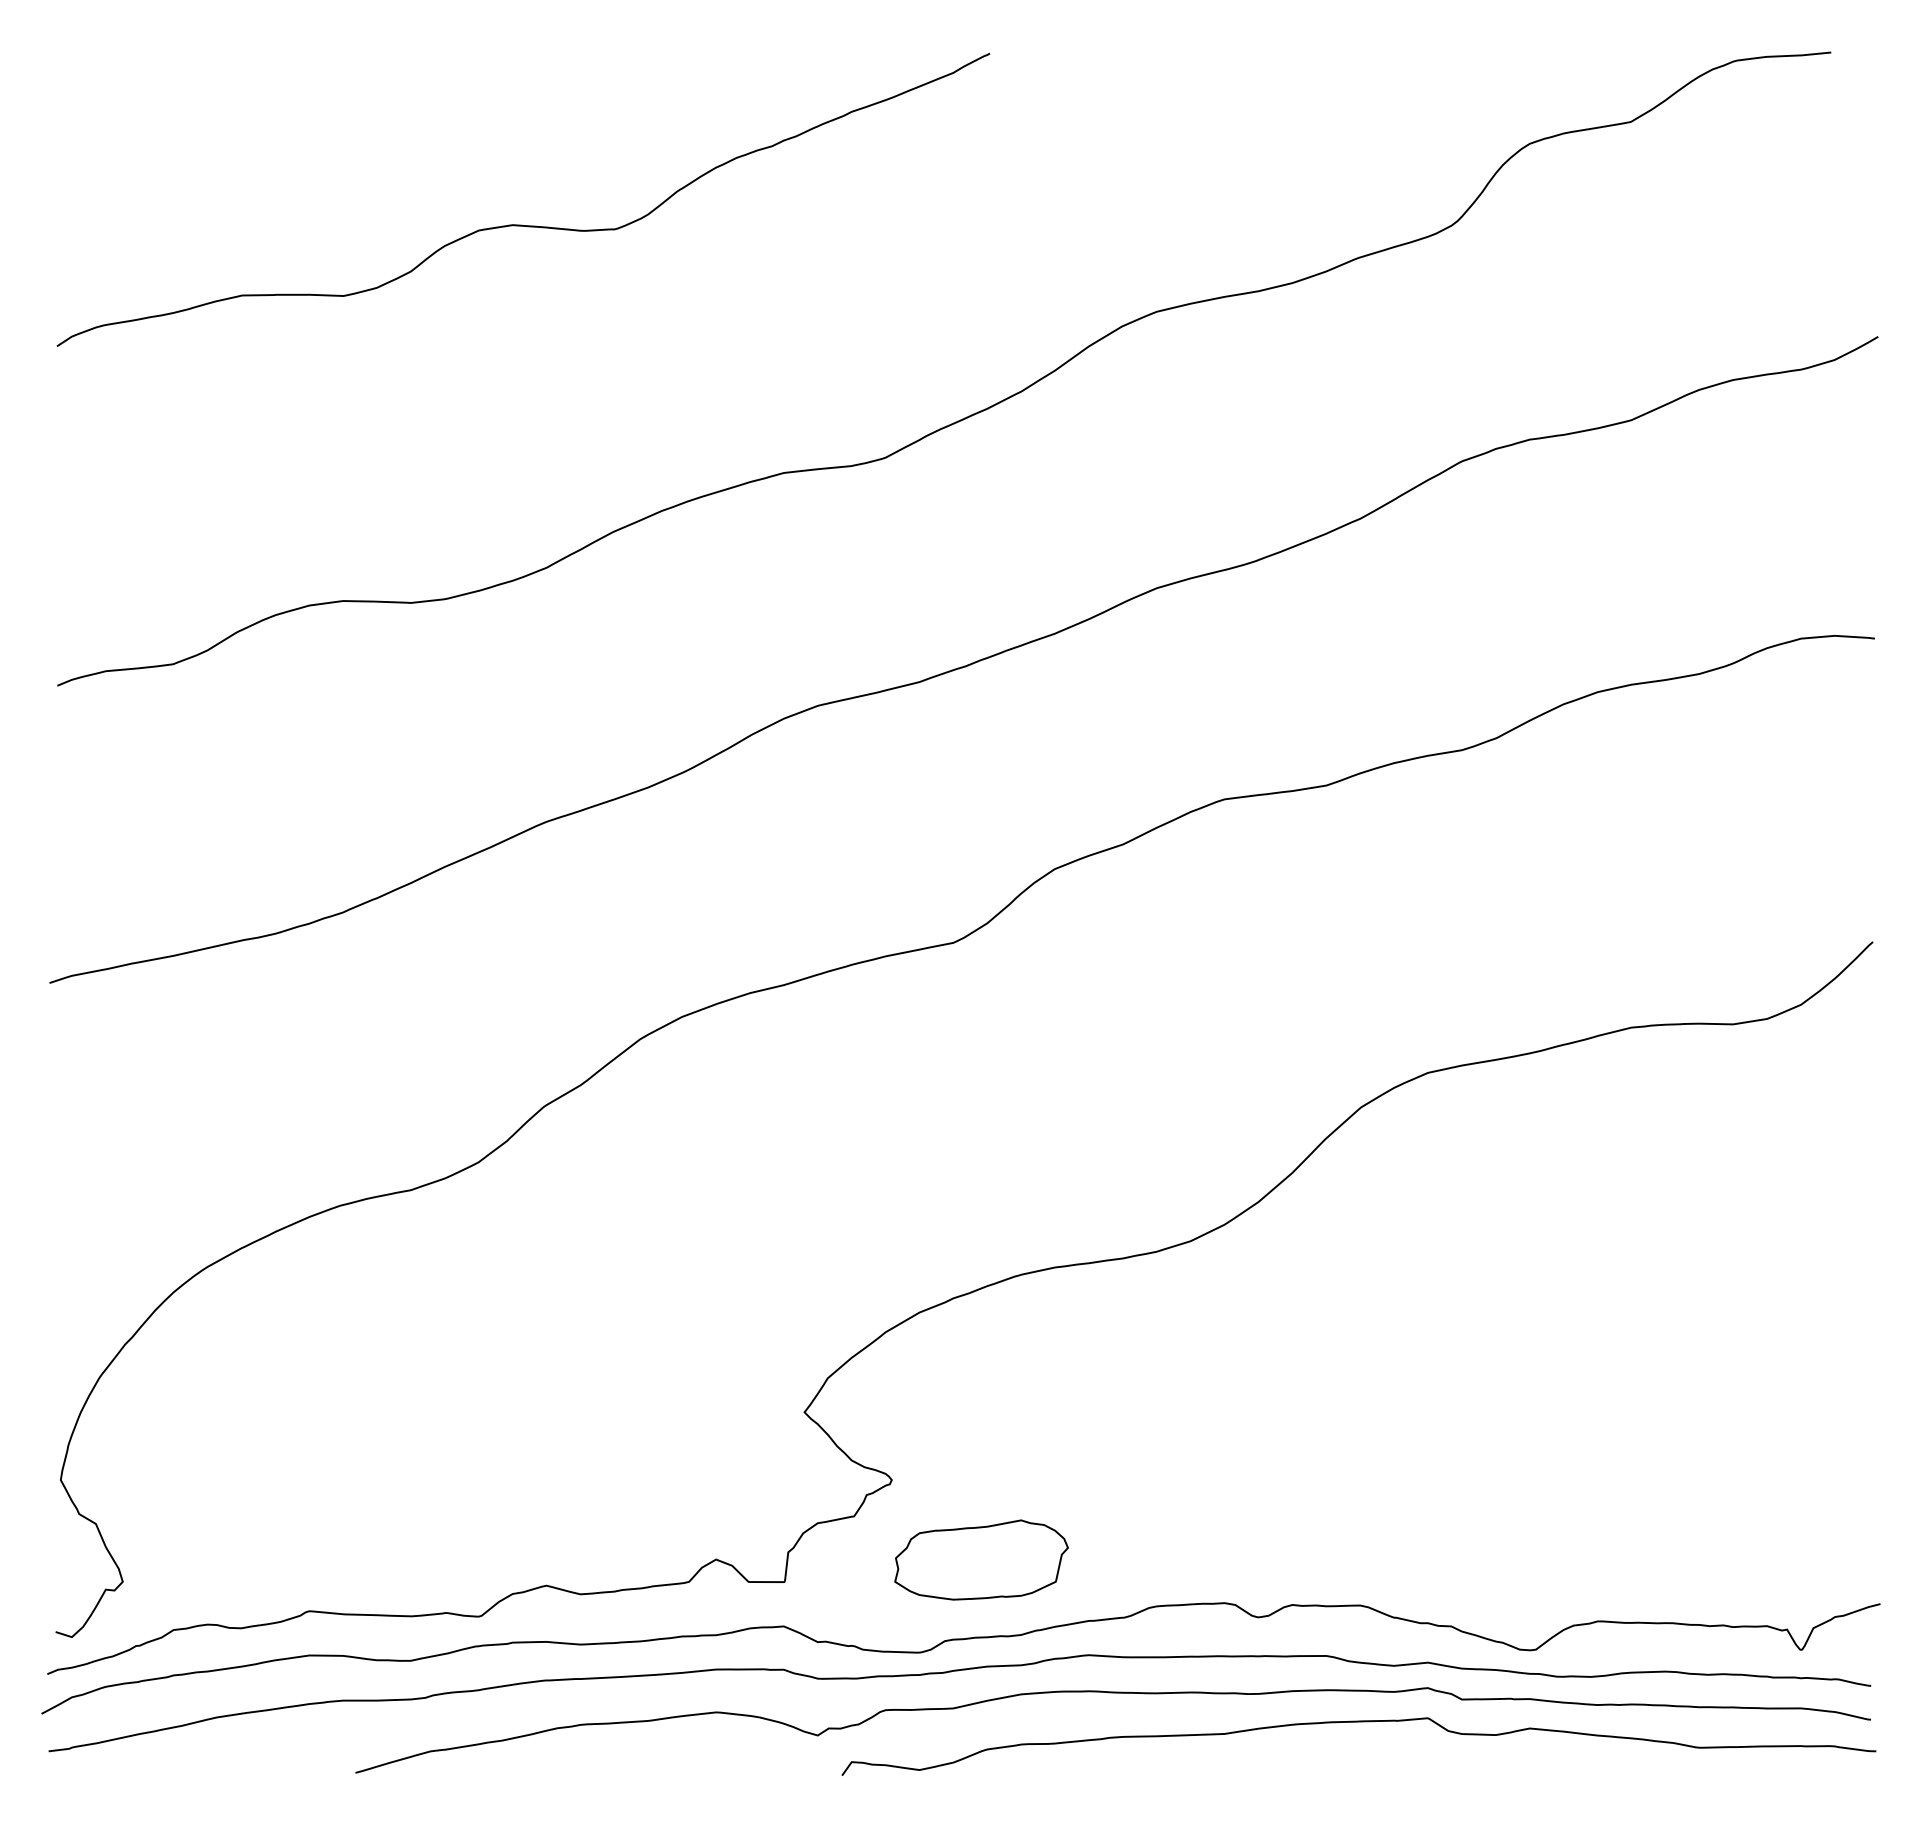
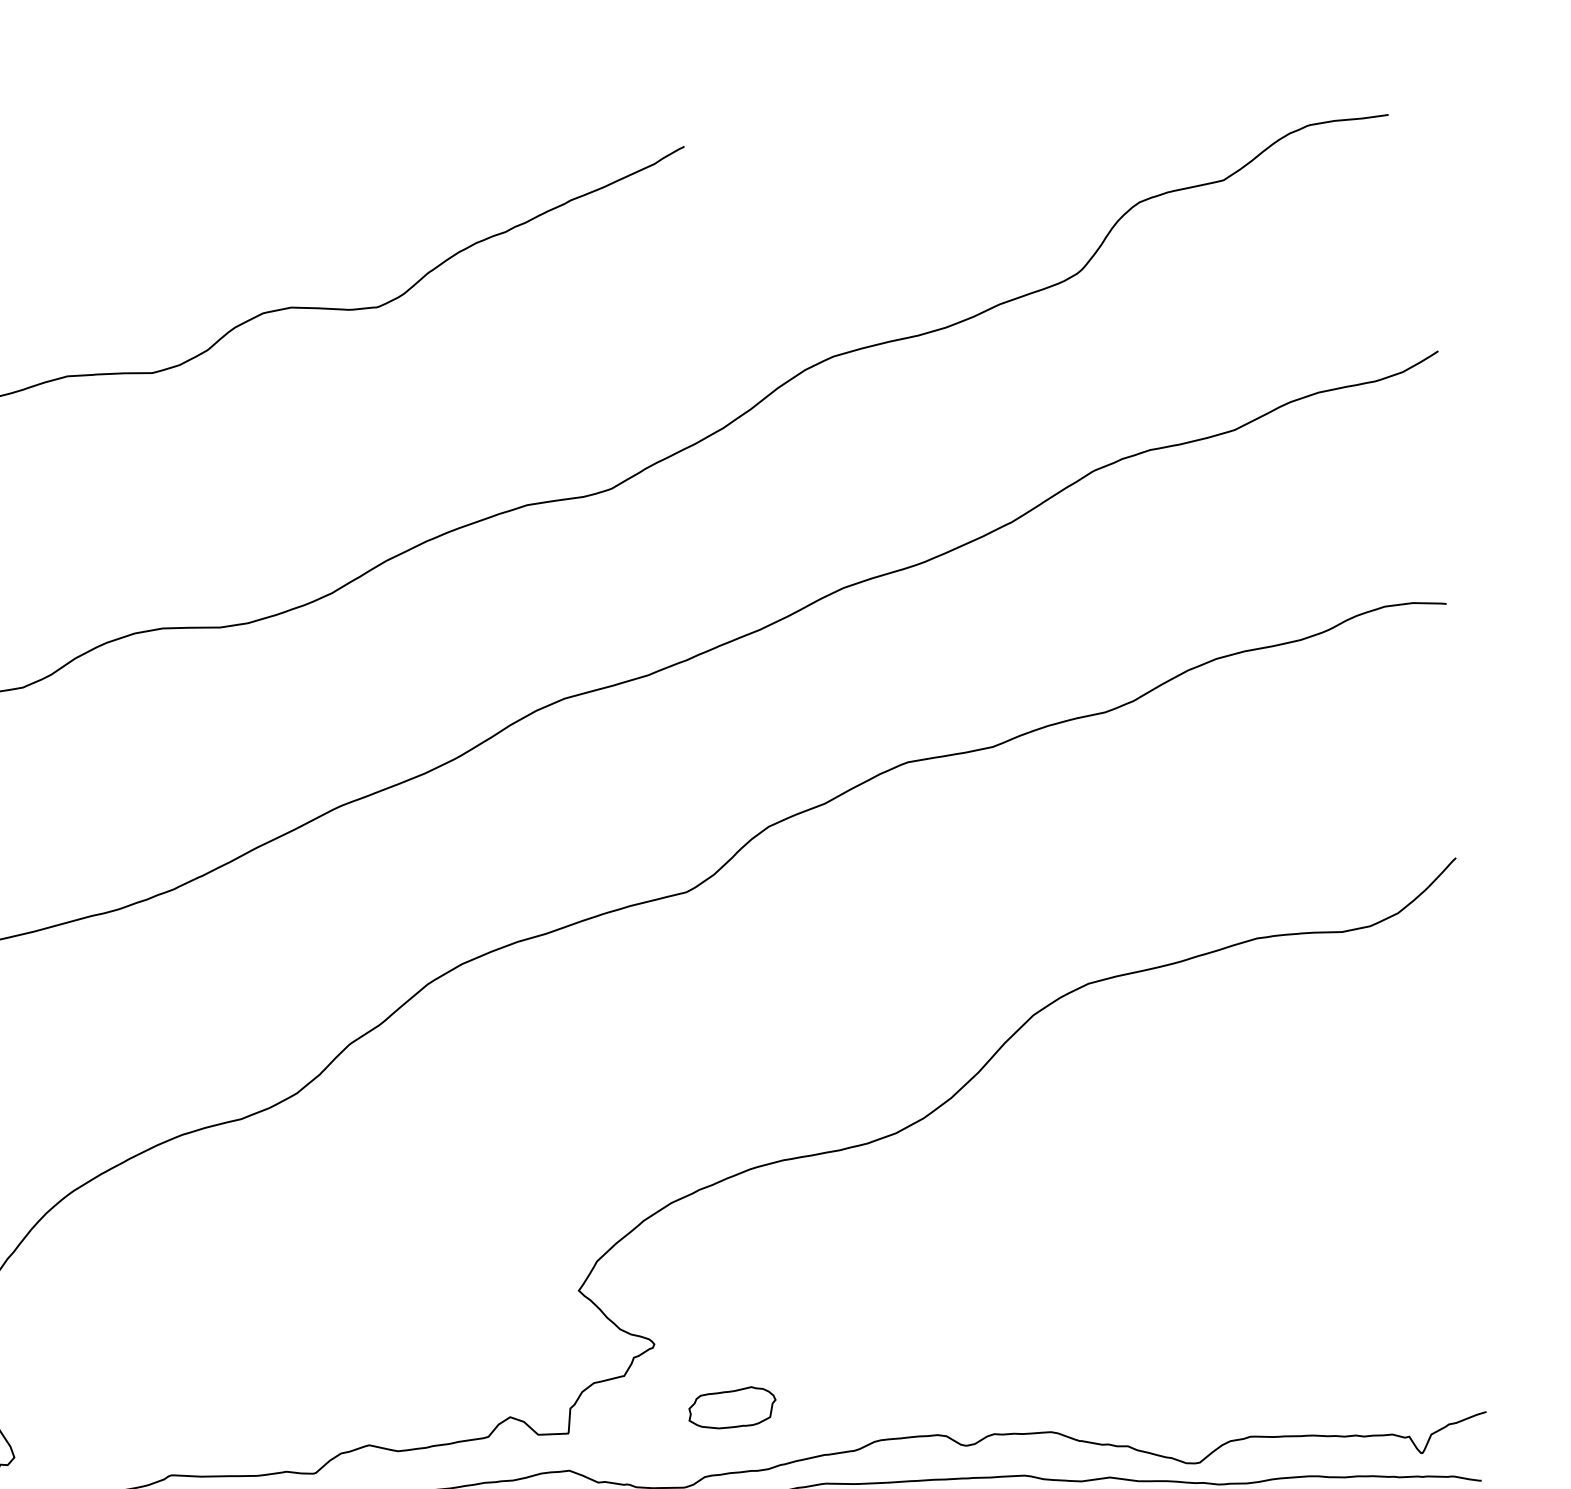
part: (981, 1559) -> (732, 1407), size x0.6

